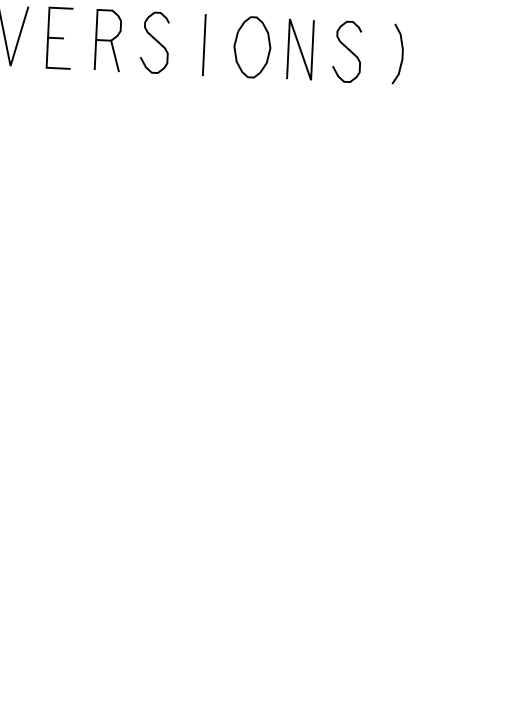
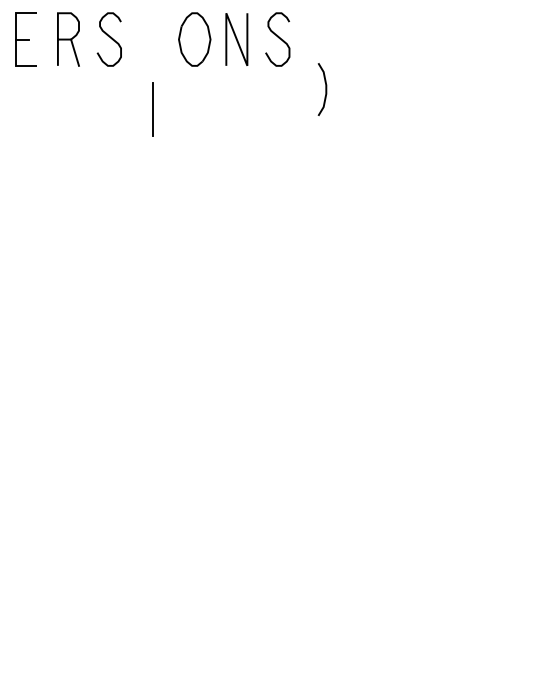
line: (204, 45) -> (152, 109), moved
curve: (401, 54) -> (325, 89), moved

